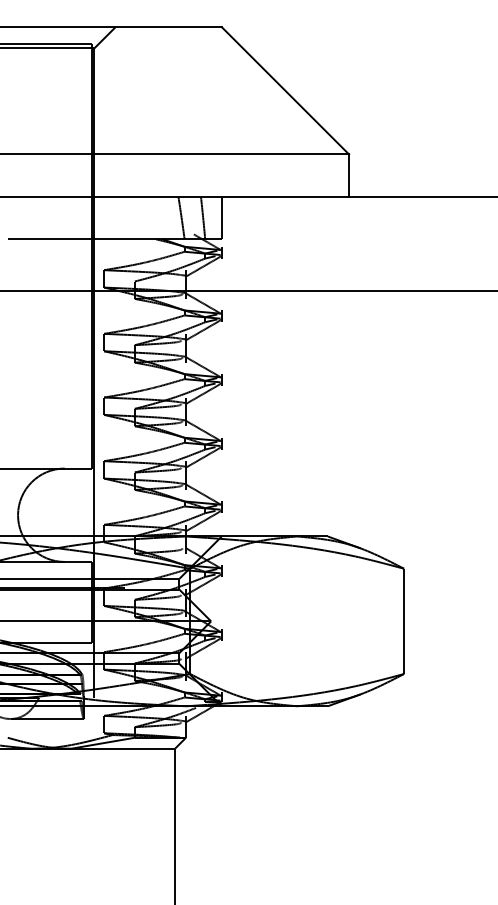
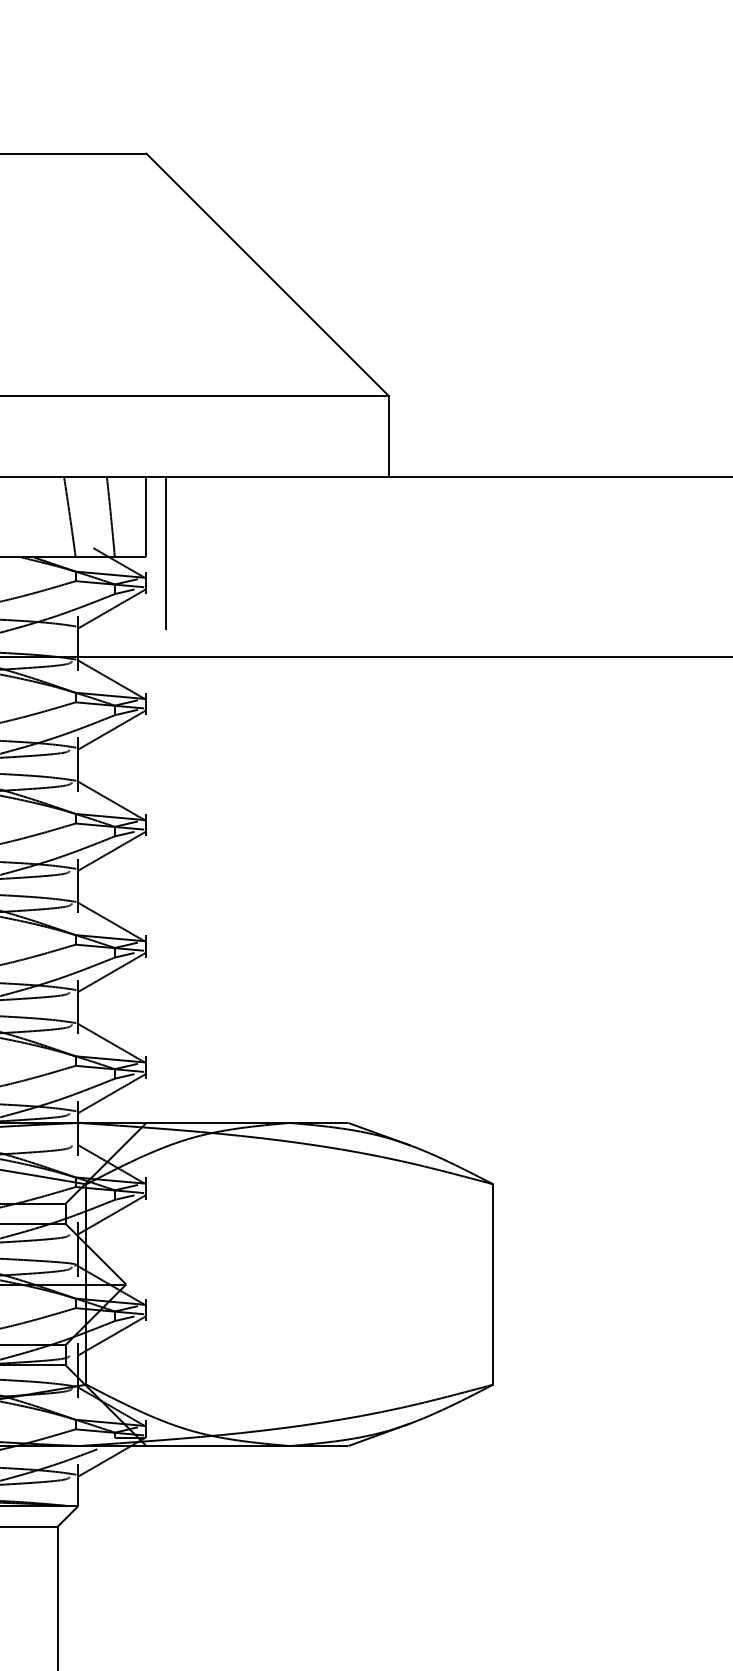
line: (231, 236) -> (164, 552), added

